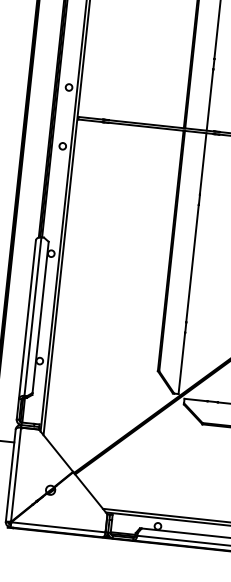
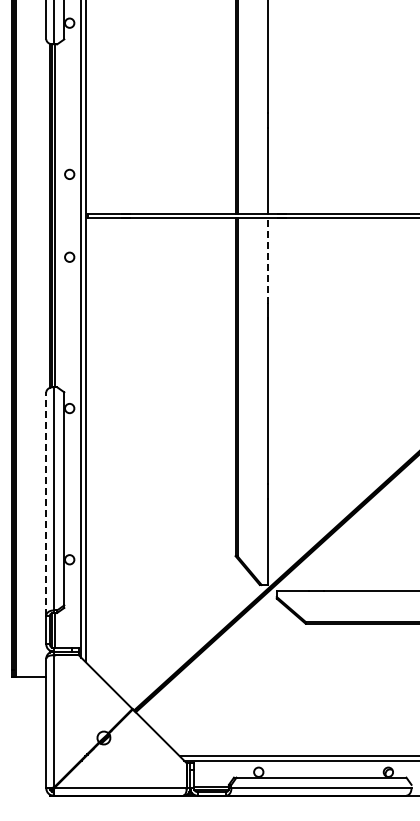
line: (202, 163) -> (267, 260), solid -> dashed
line: (27, 319) -> (46, 503), solid -> dashed

